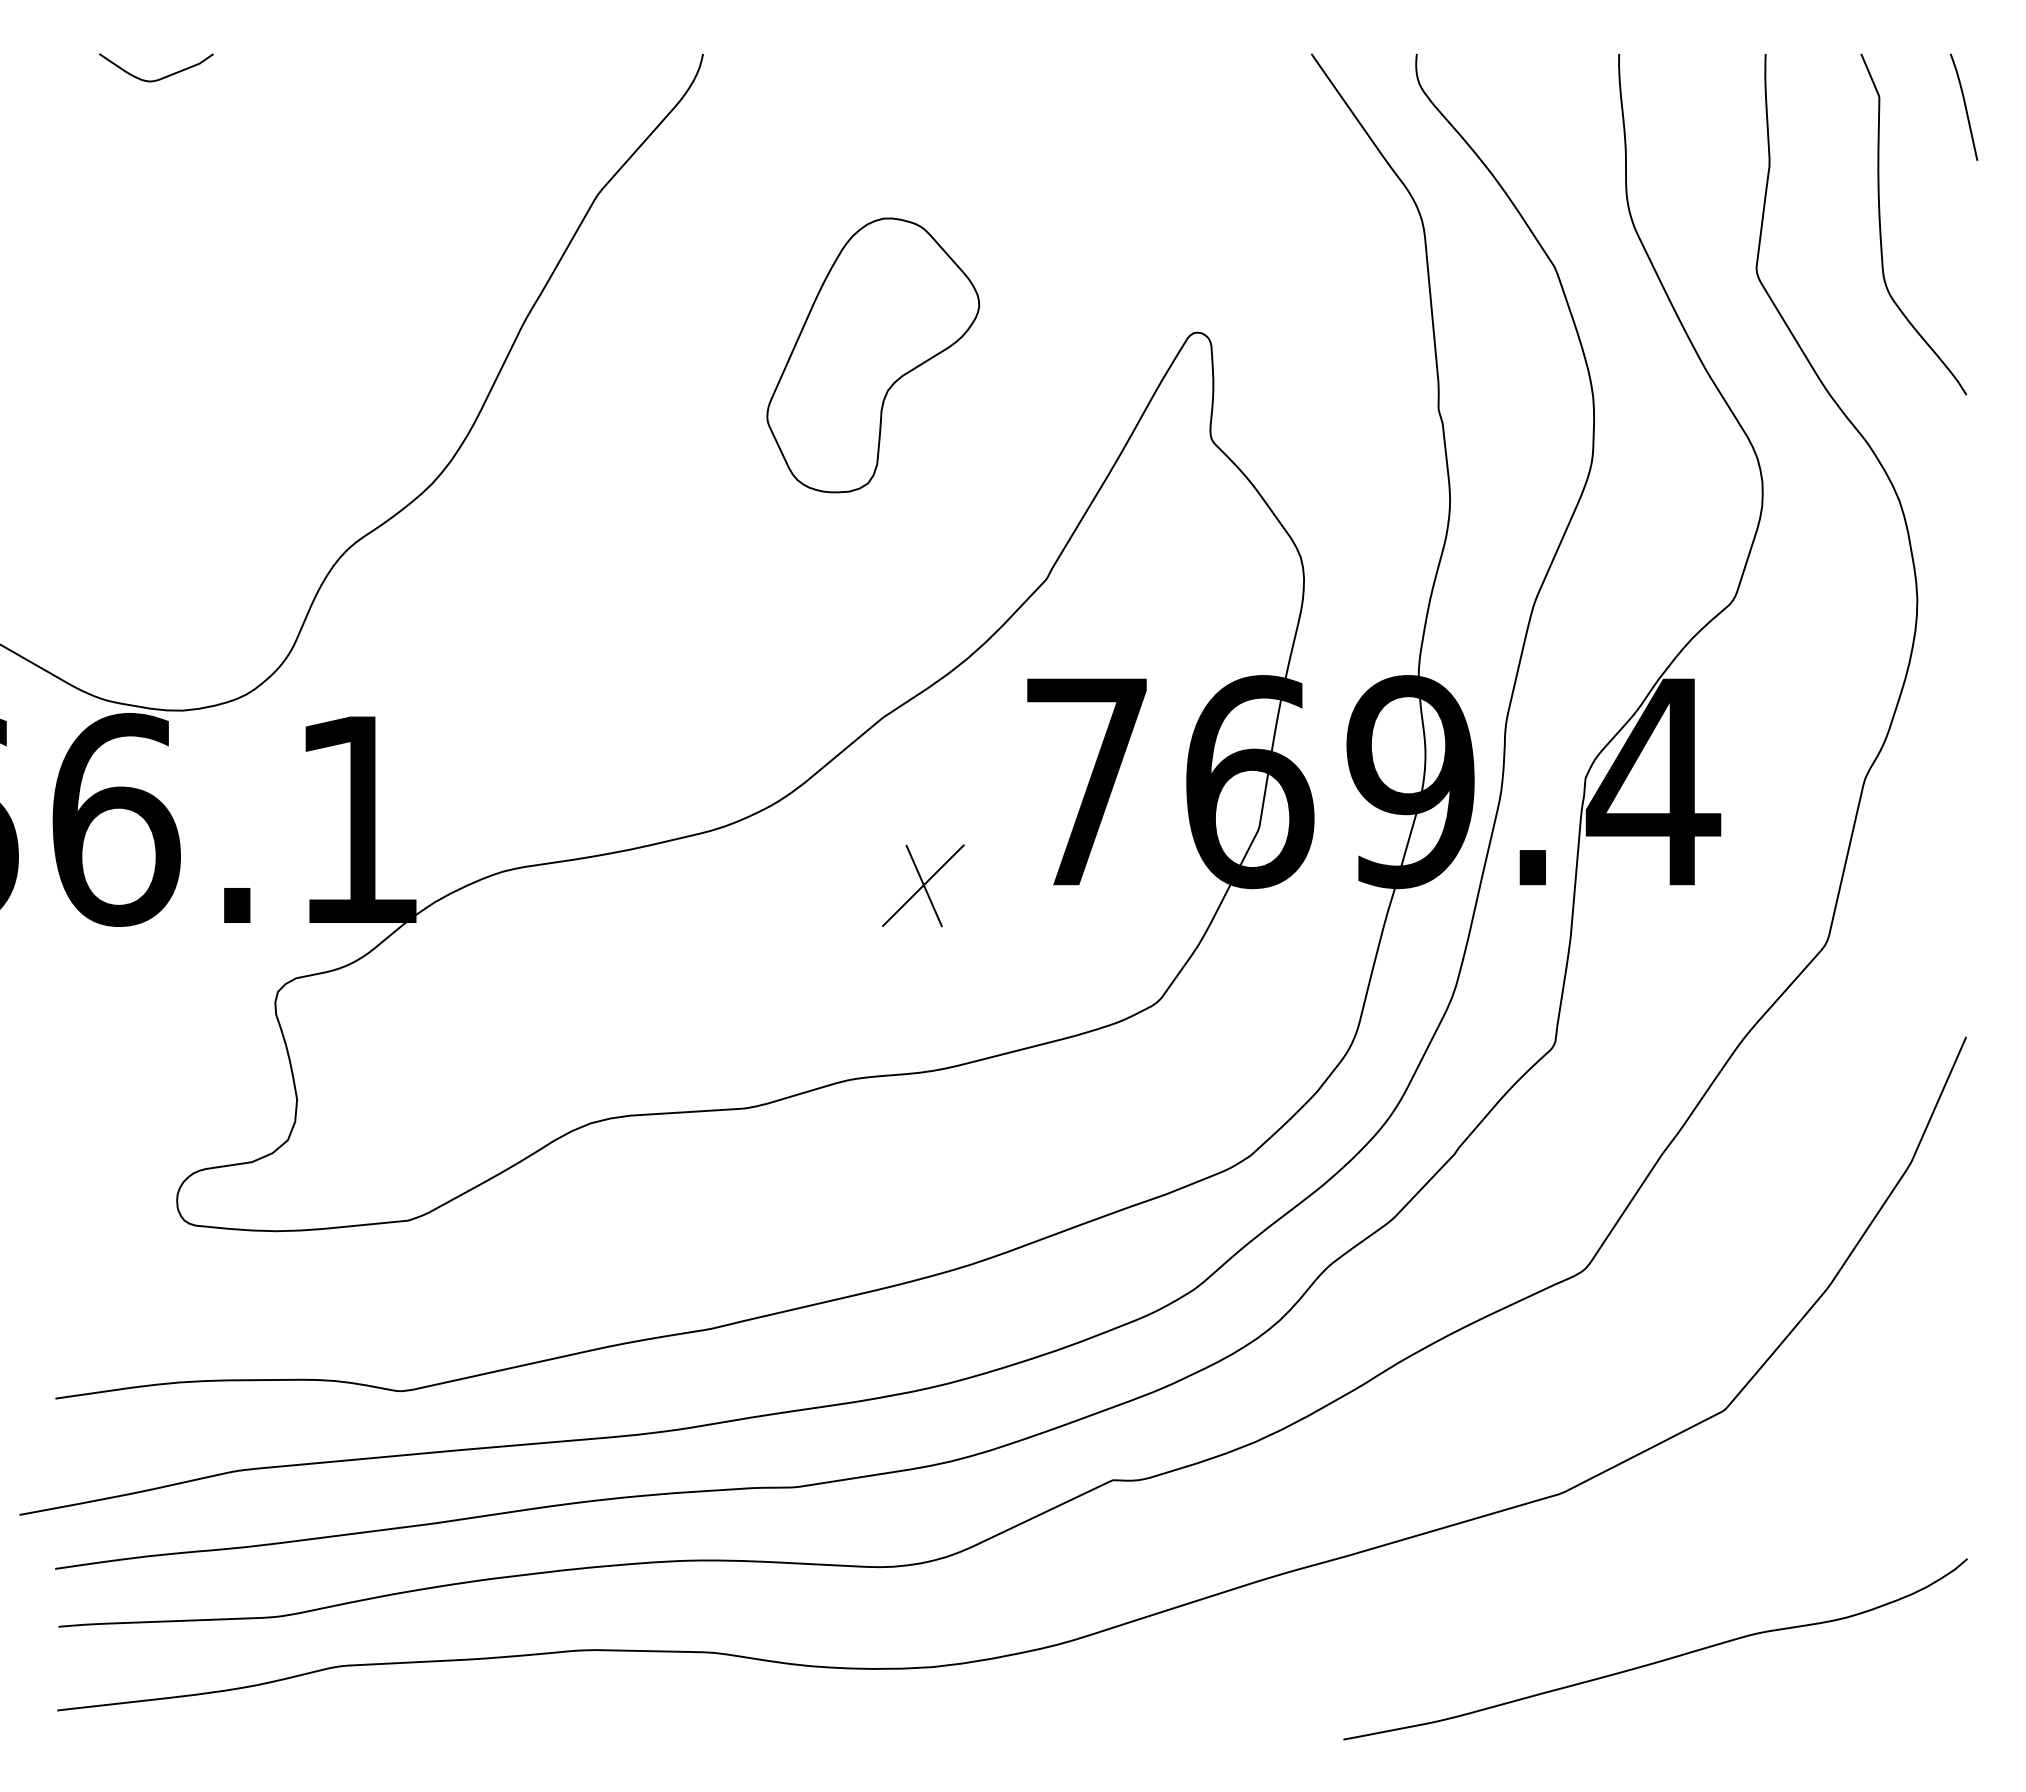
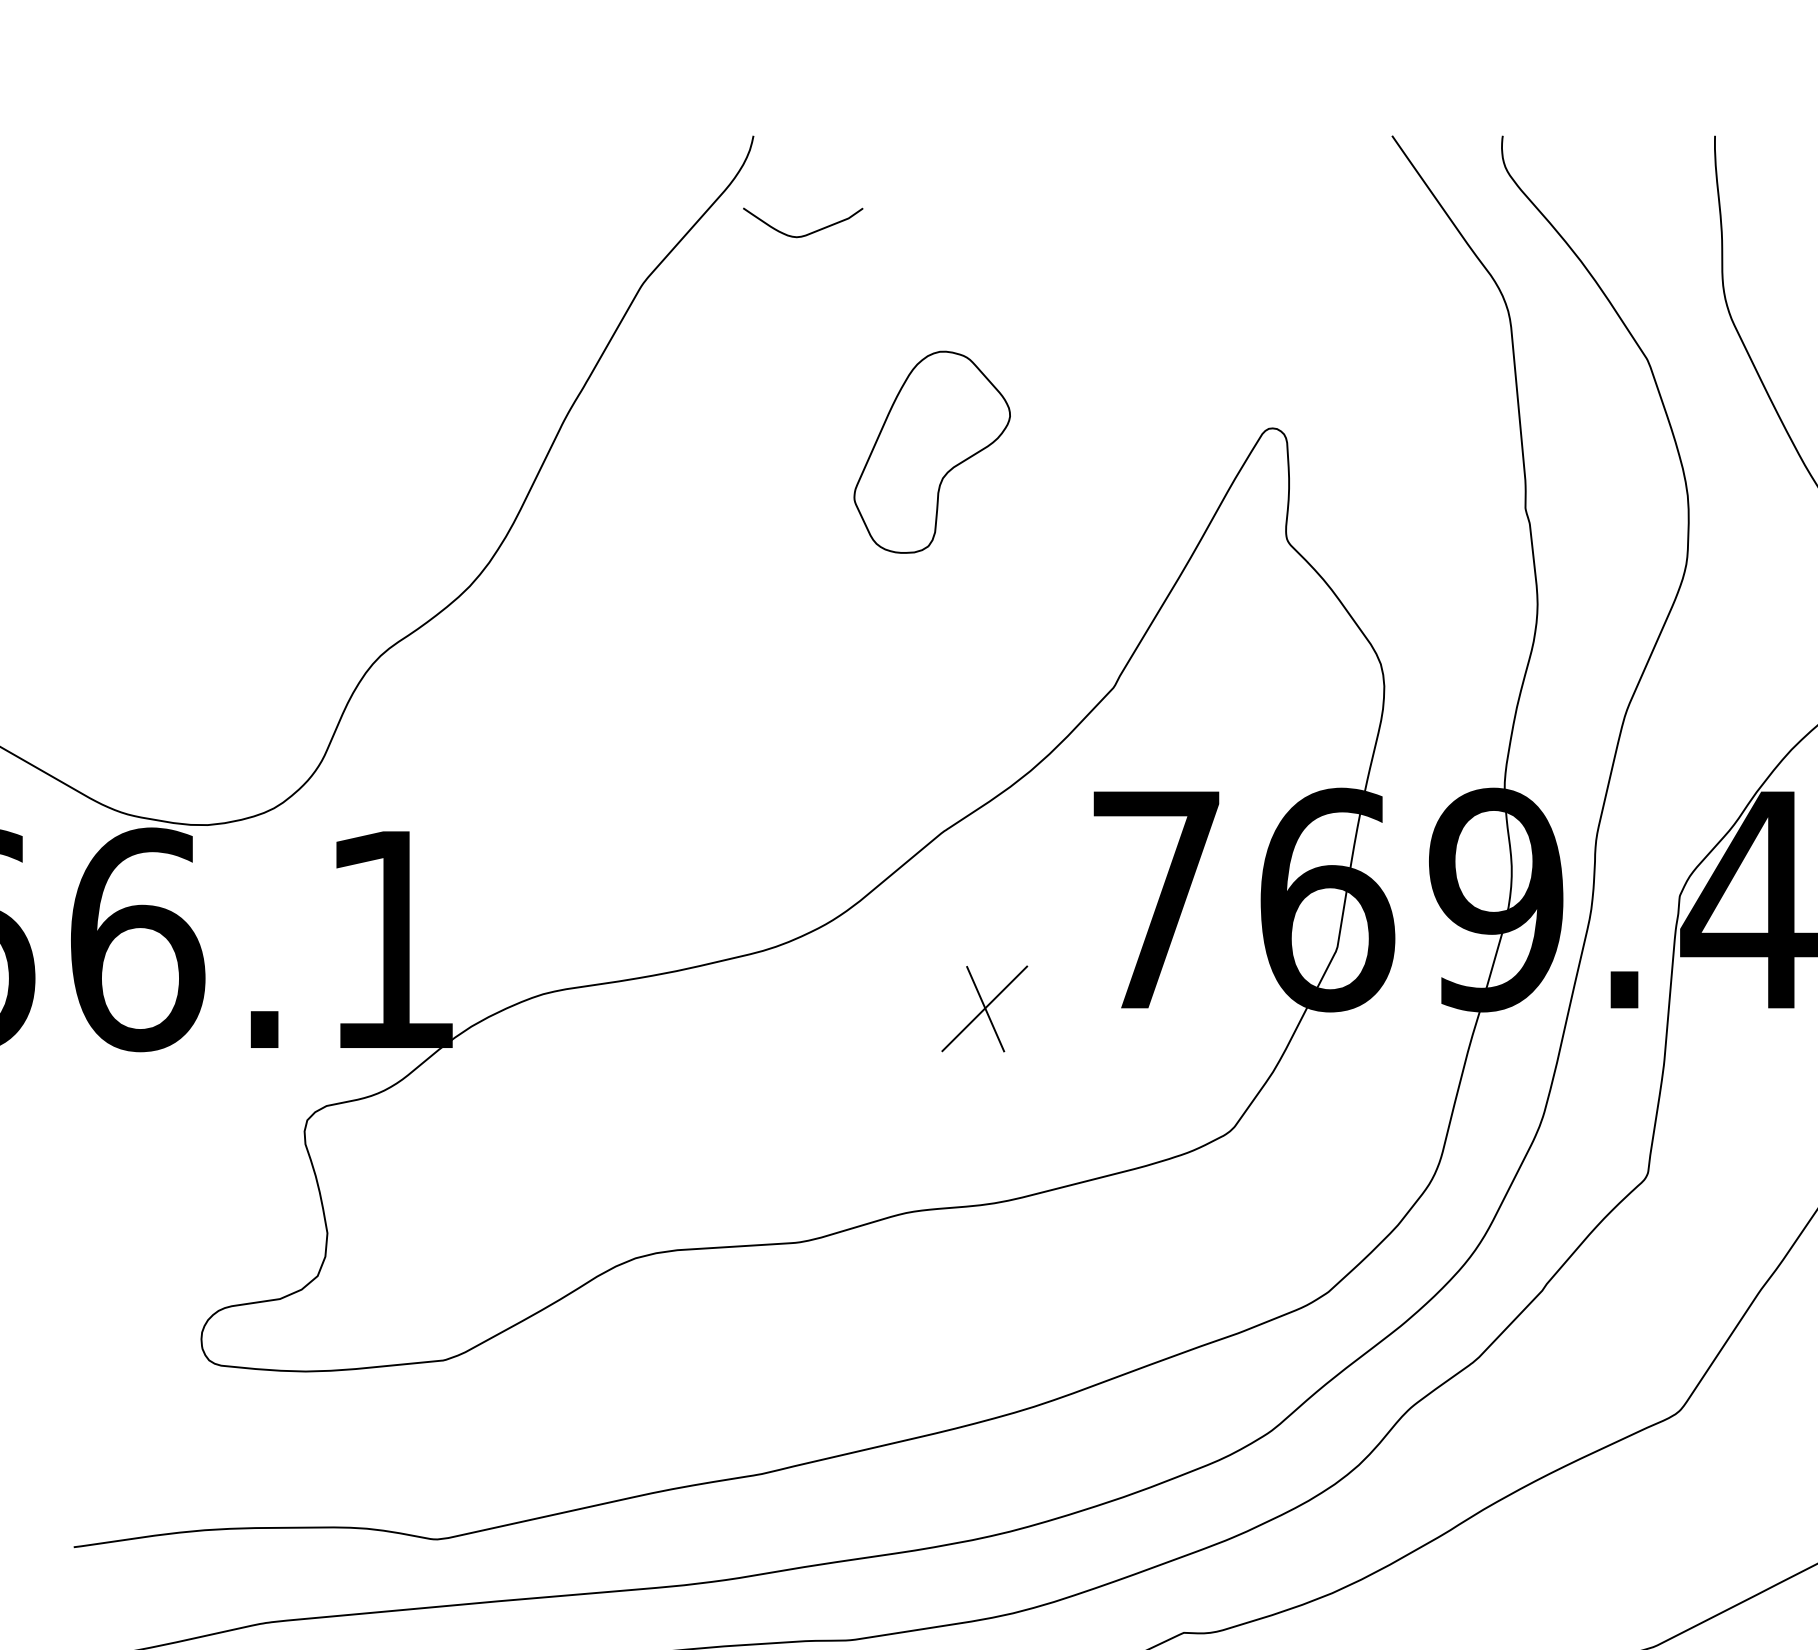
curve: (161, 77) -> (808, 232), moved
part: (873, 355) -> (932, 452), size x0.7

